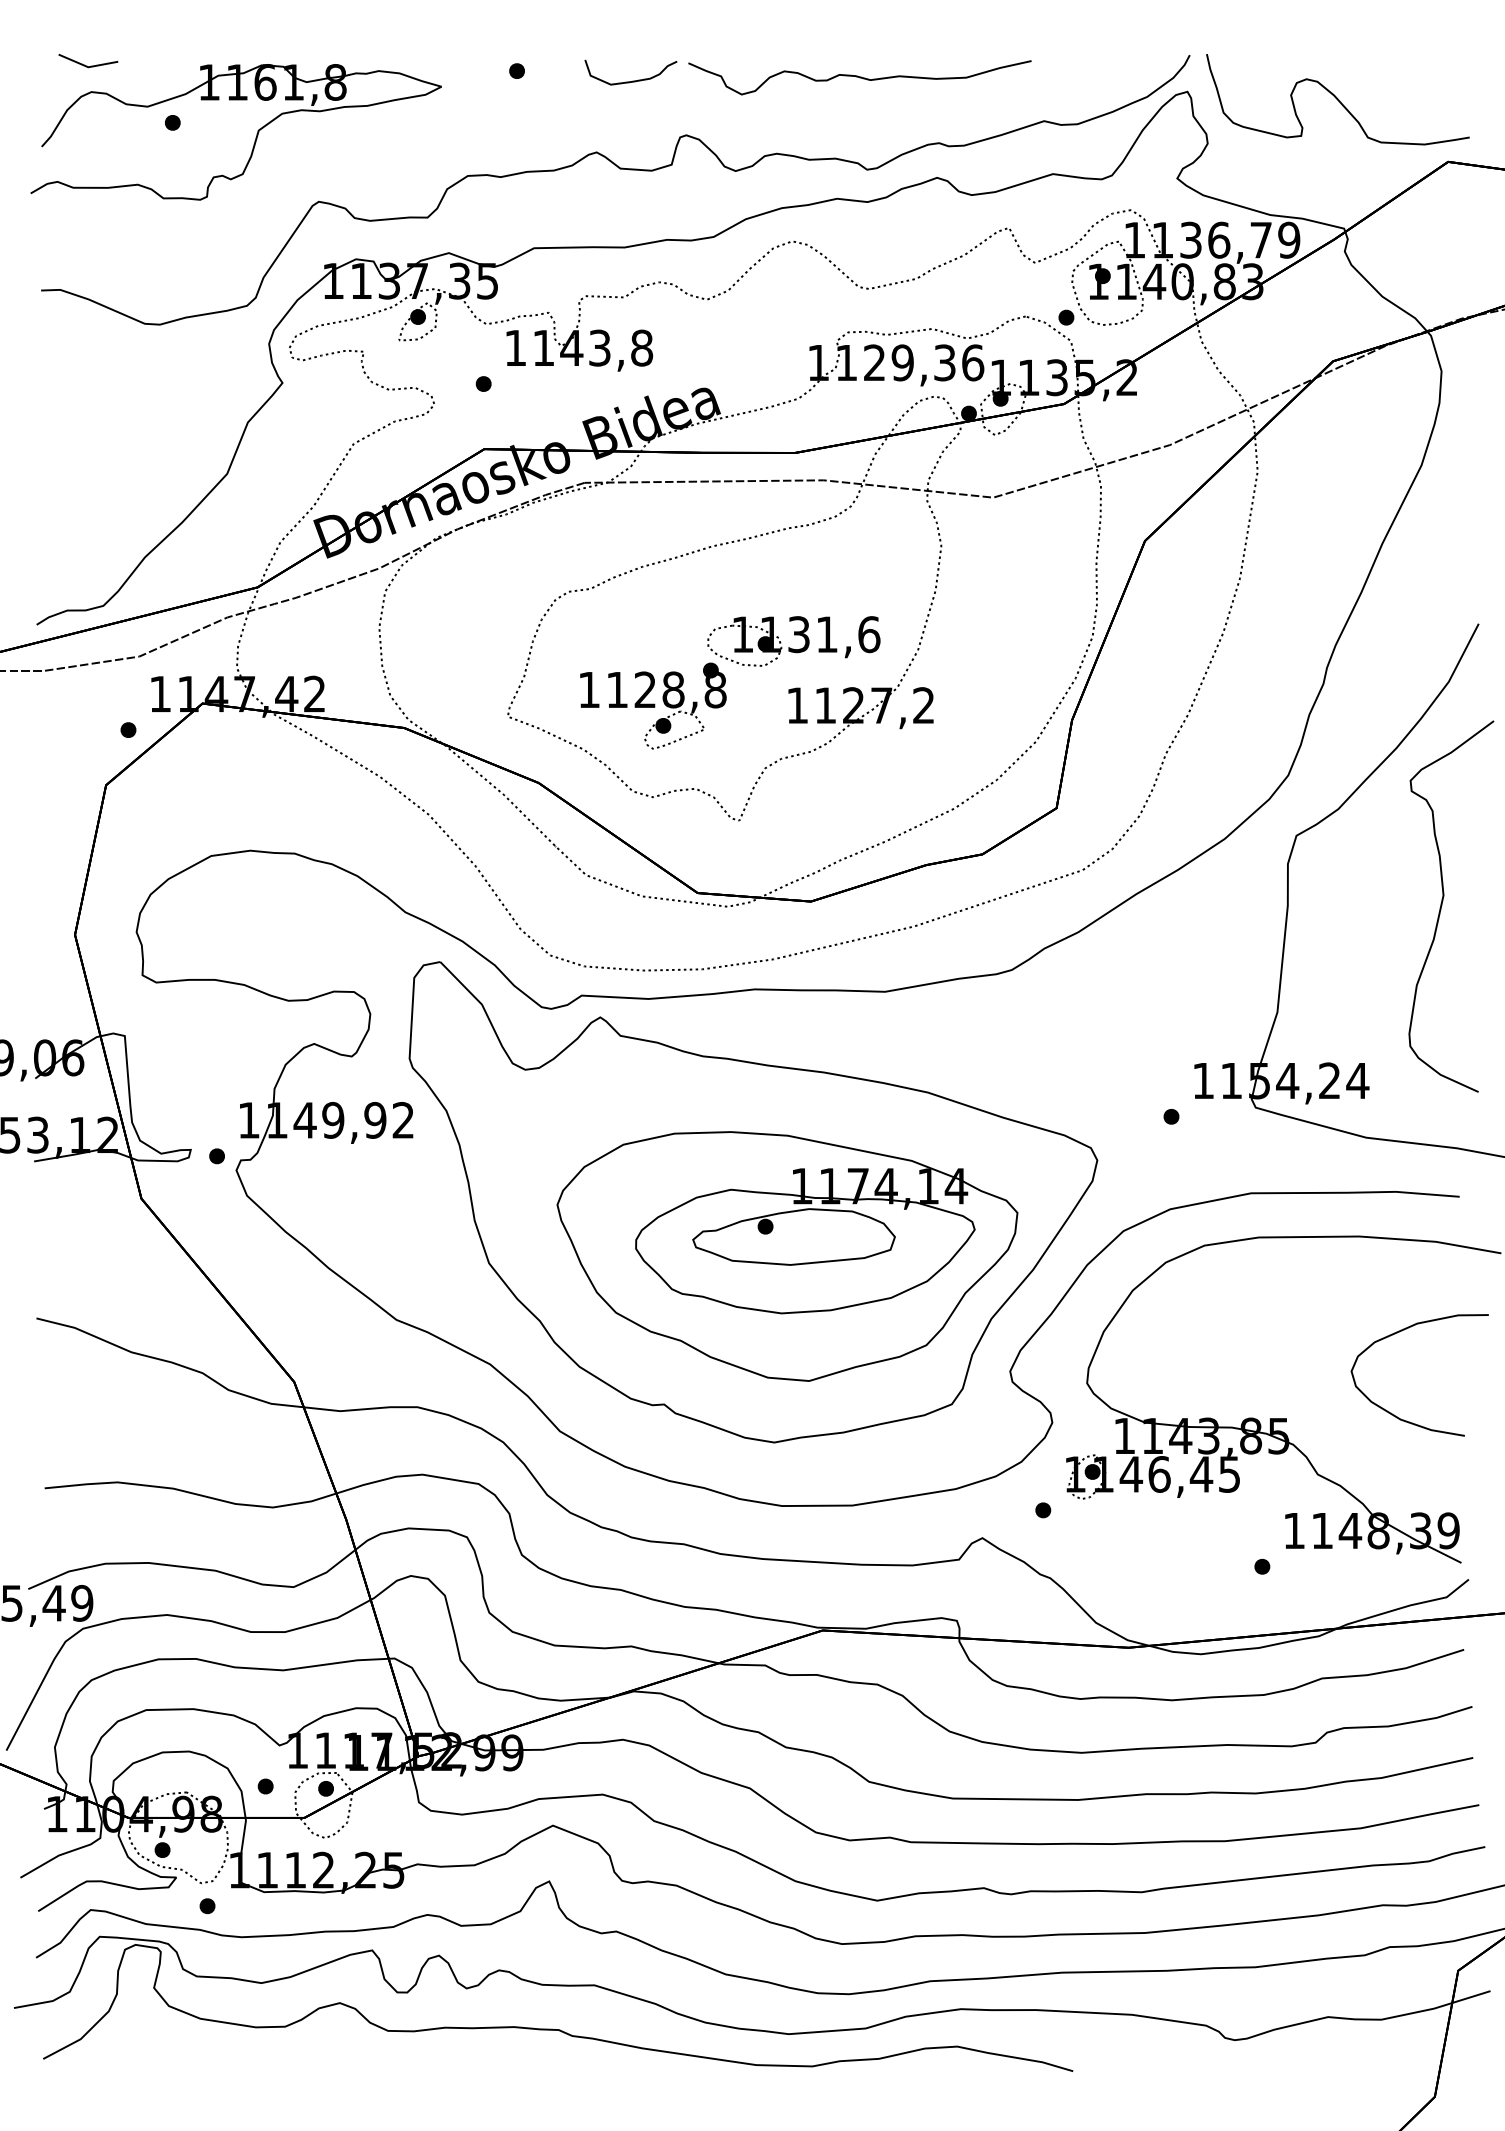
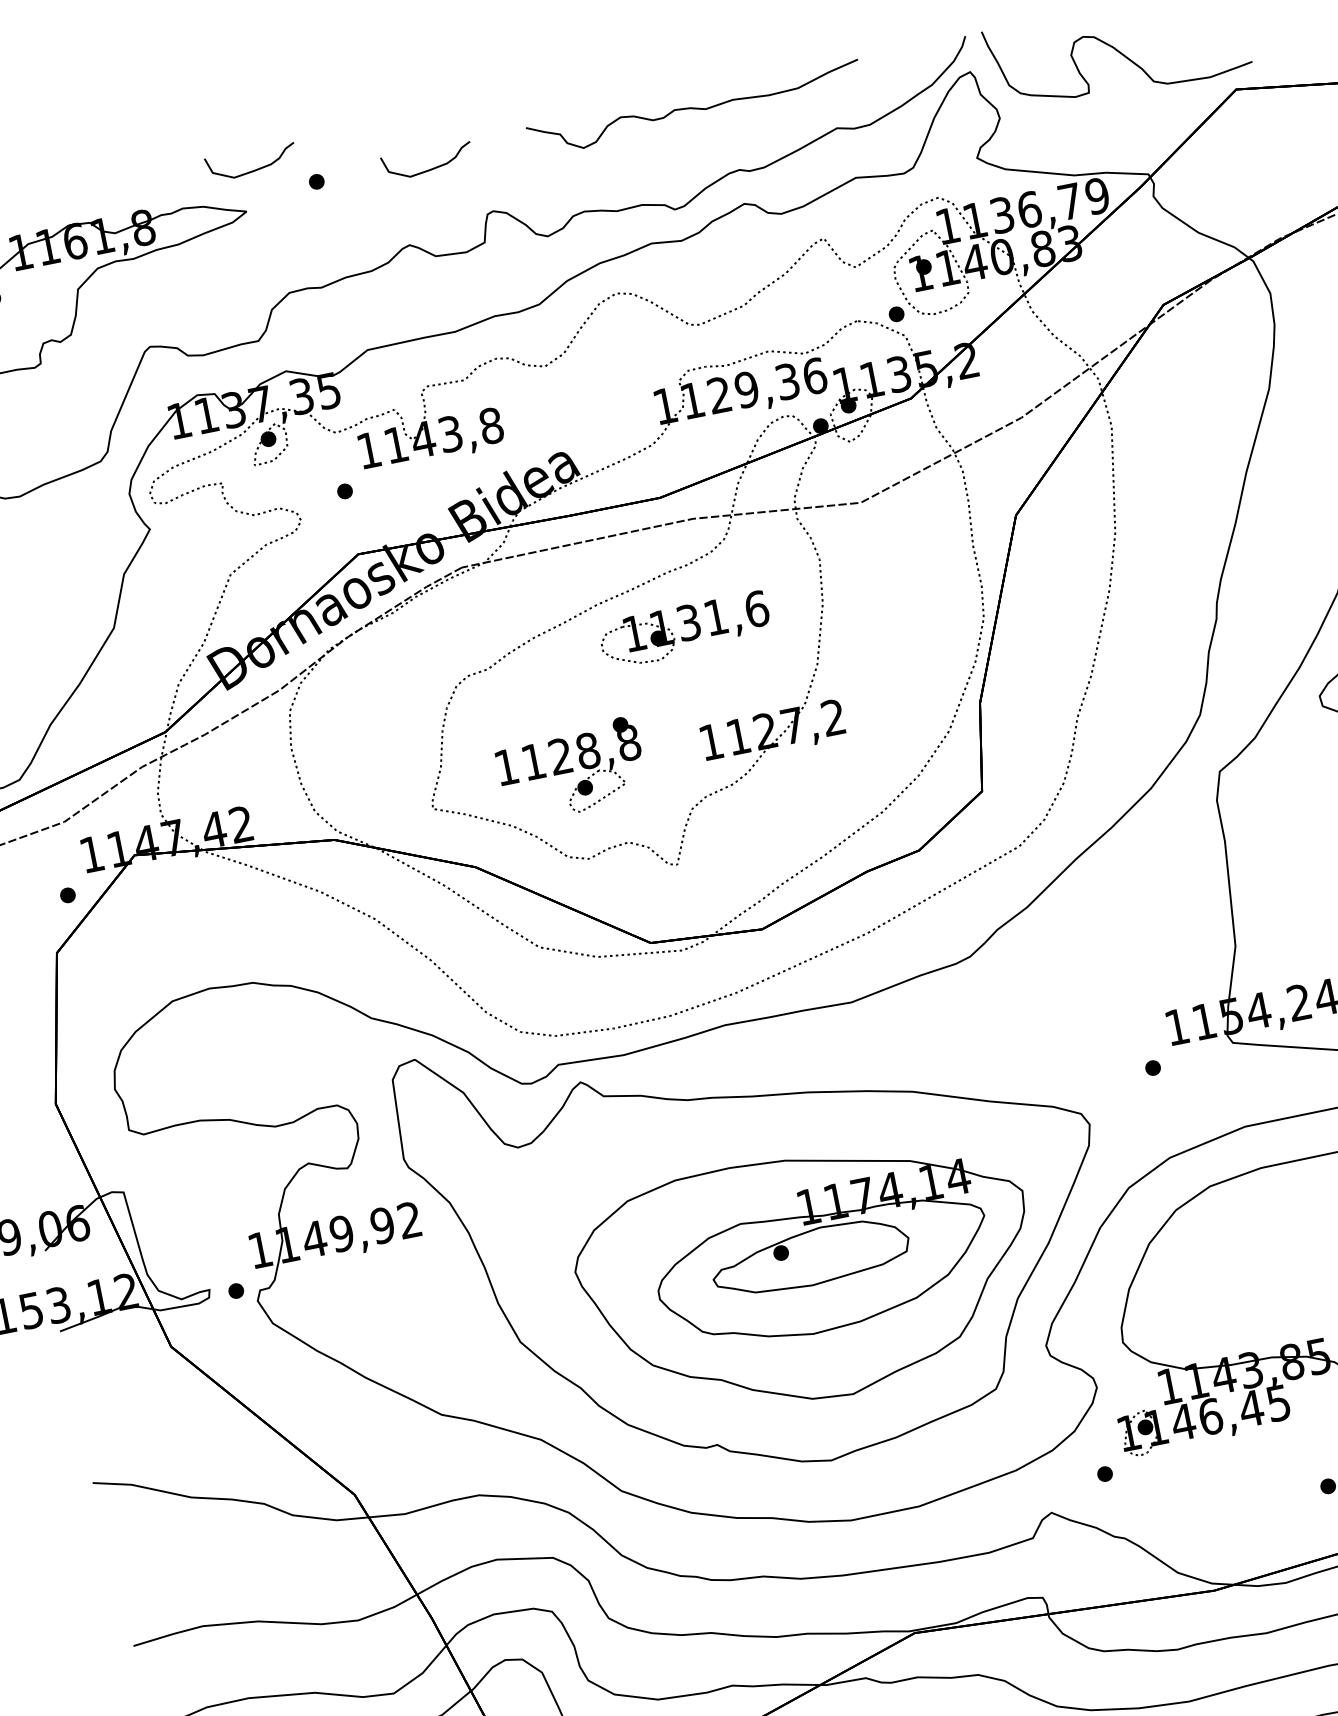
curve: (457, 46) -> (254, 169), added
curve: (859, 77) -> (694, 108), moved
part: (794, 635) -> (684, 624), moved

